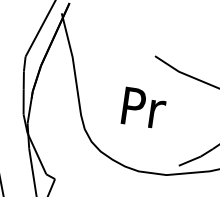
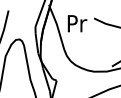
text: (144, 107) -> (77, 23), moved

